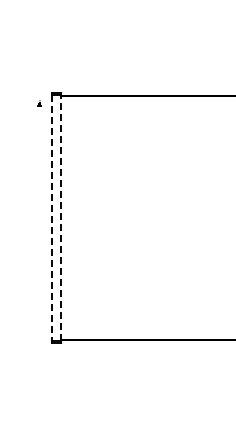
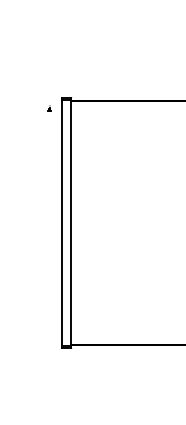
line: (61, 217) -> (71, 222), dashed -> solid
line: (52, 218) -> (62, 223), dashed -> solid

